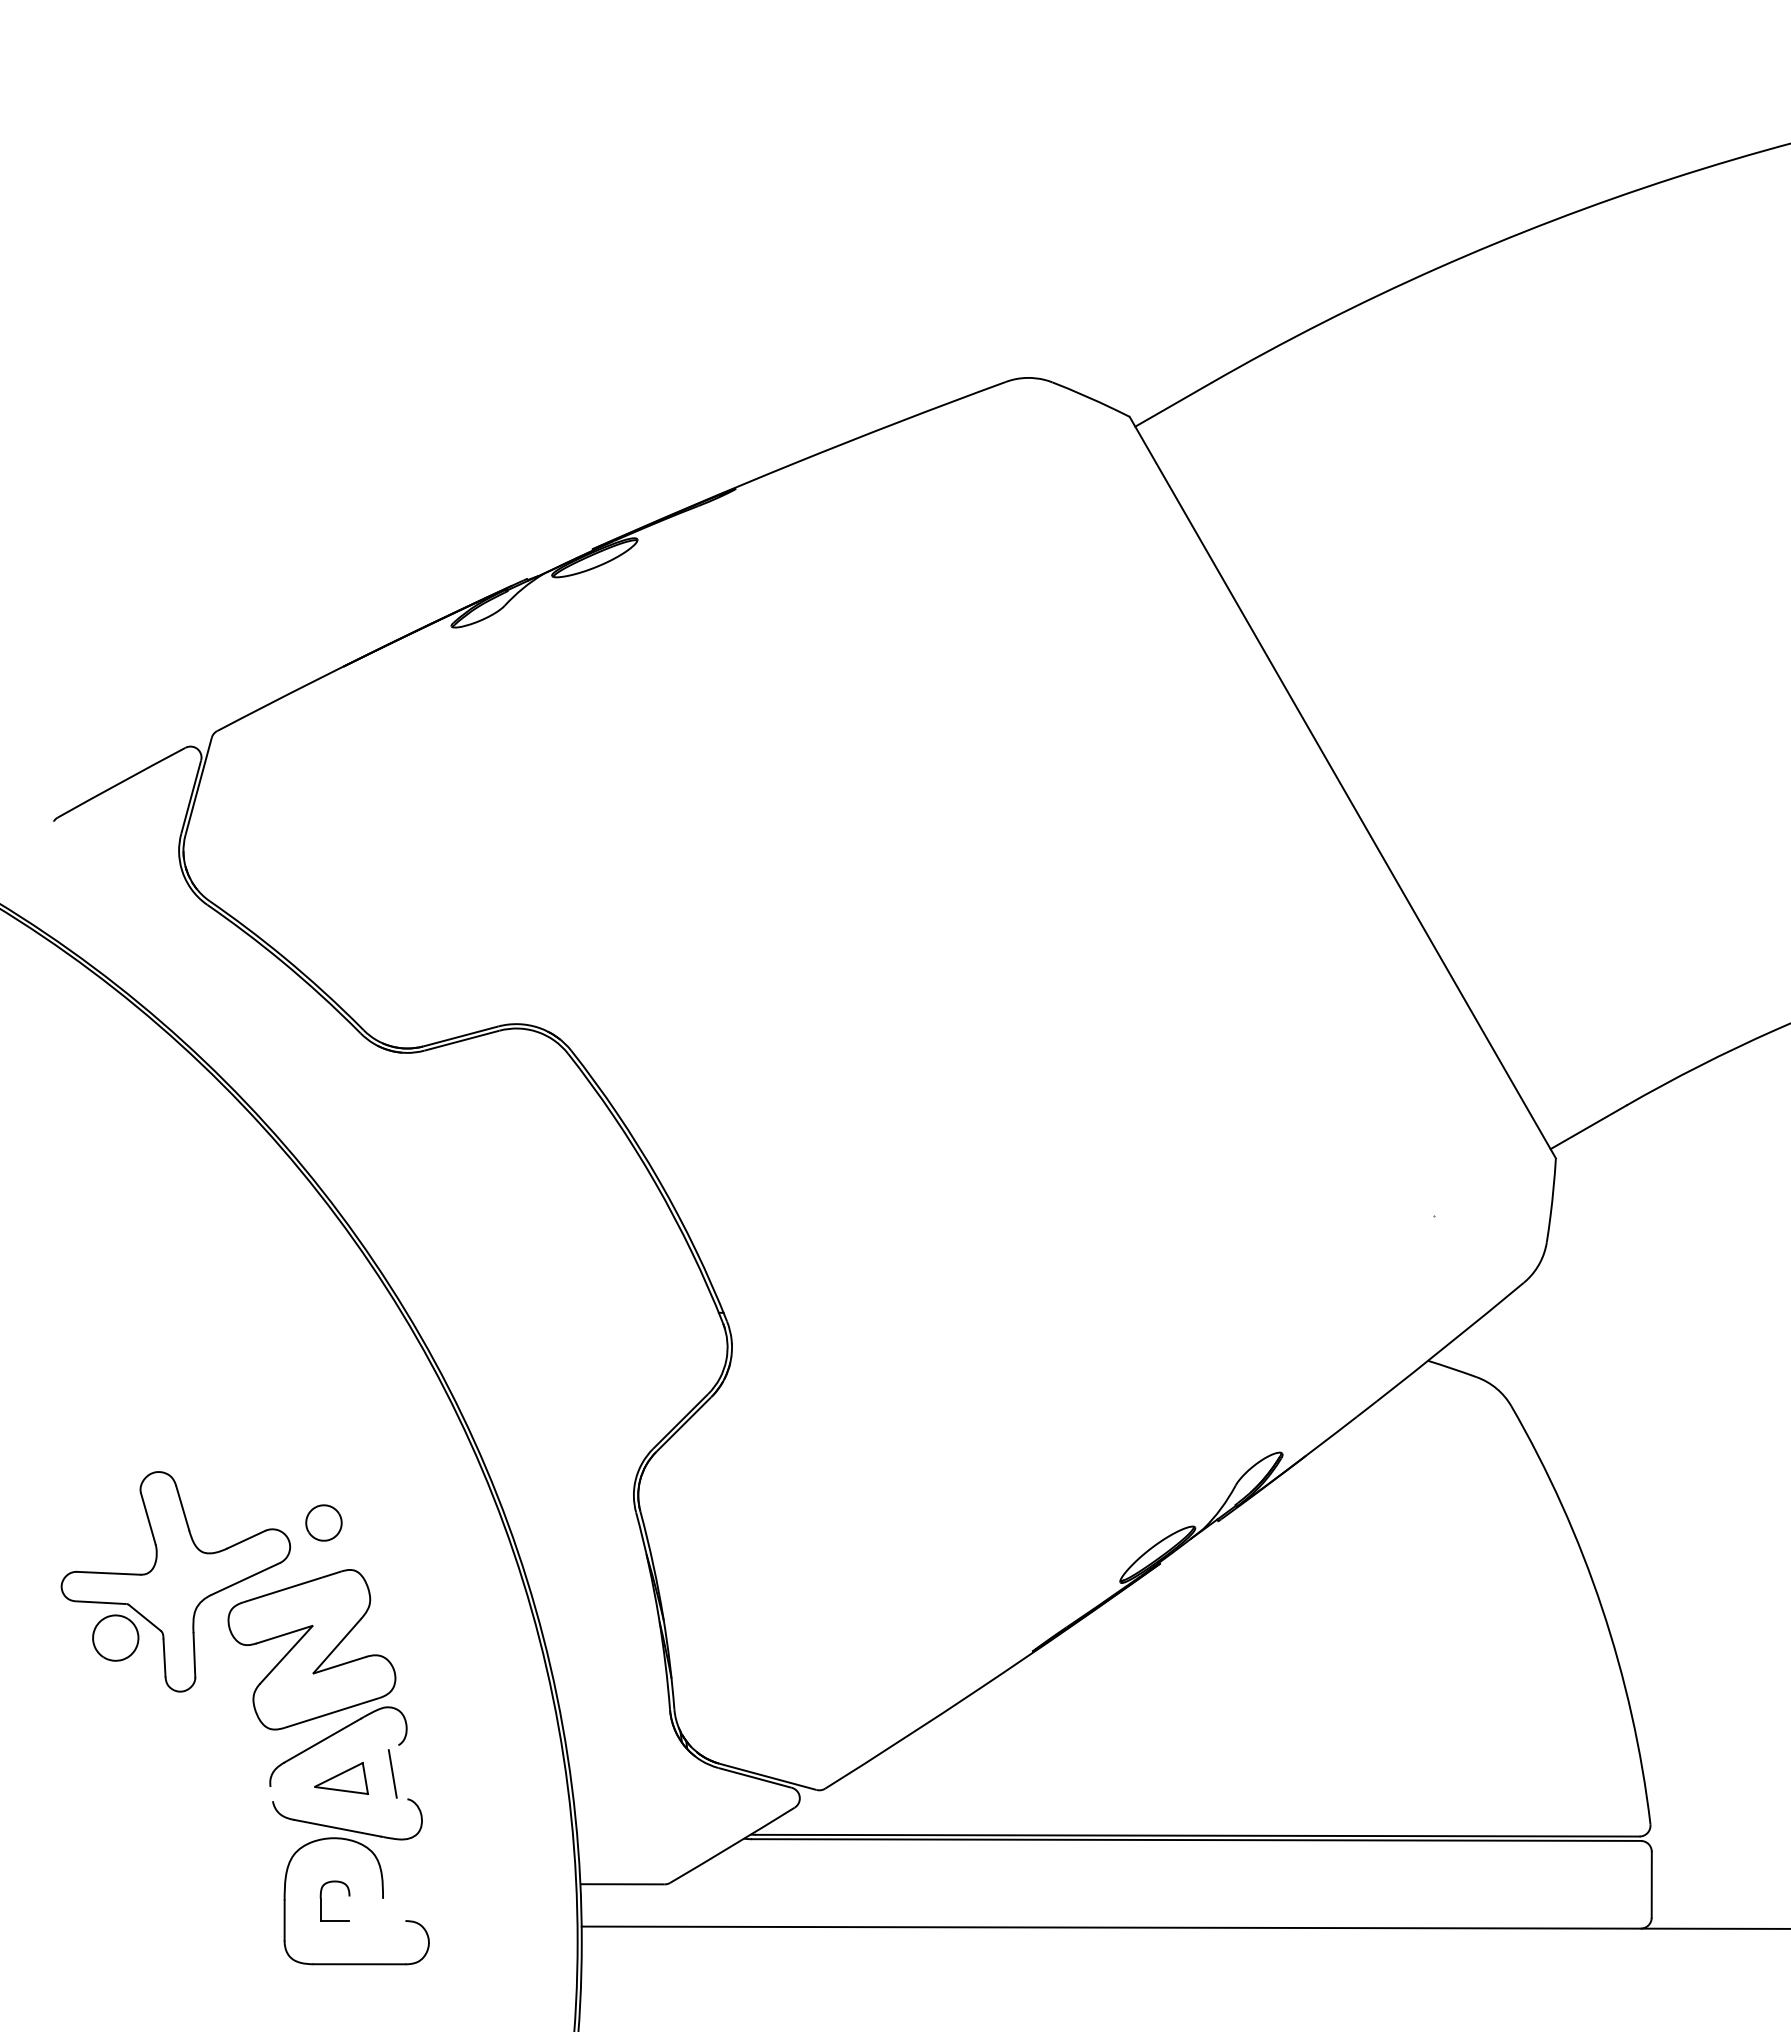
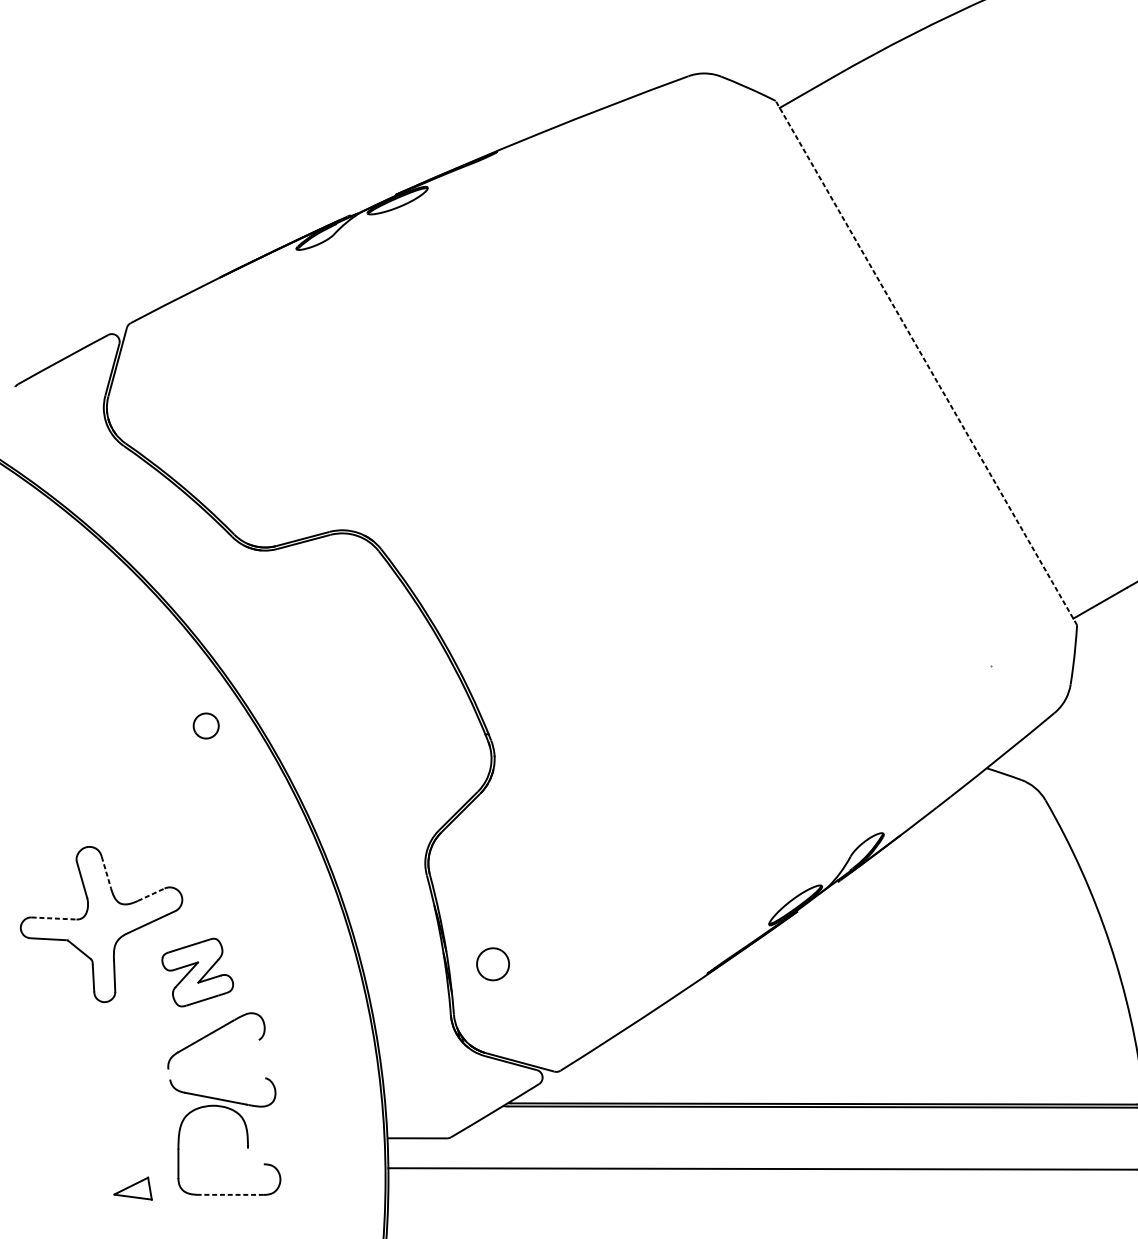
line: (1342, 787) -> (926, 363), solid -> dashed
line: (182, 1508) -> (106, 872), solid -> dashed
part: (323, 1522) -> (205, 725), moved
line: (246, 1539) -> (151, 894), solid -> dashed
line: (108, 1573) -> (53, 918), solid -> dashed
part: (115, 1637) -> (492, 963), moved
part: (311, 1649) -> (197, 972), size x0.6
line: (392, 1773) -> (254, 1060), removed
part: (341, 1778) -> (133, 1188), moved
part: (321, 1900) -> (204, 1149), removed
line: (359, 1964) -> (231, 1195), solid -> dashed

